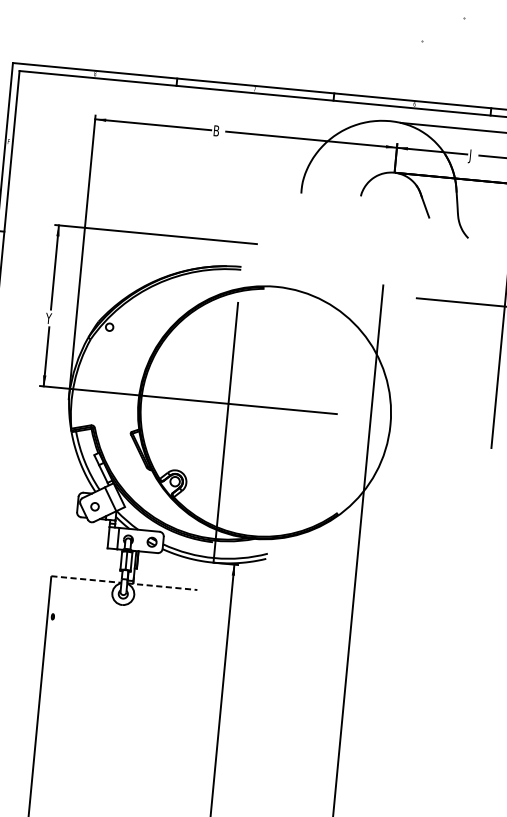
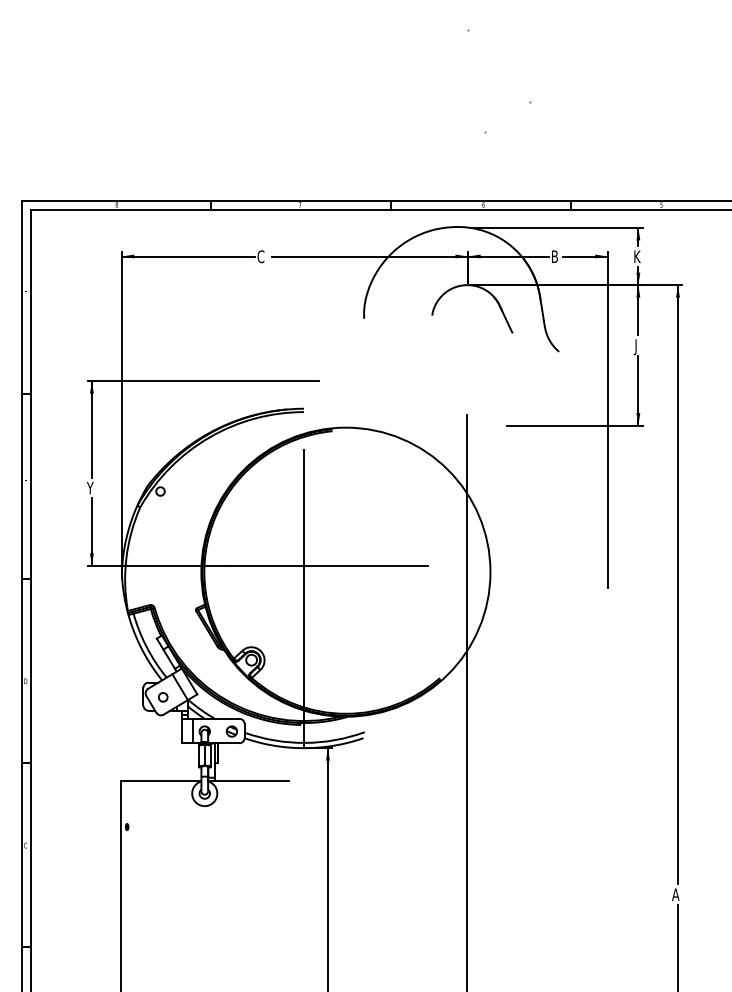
text: (216, 130) -> (260, 256), B -> C
text: (471, 156) -> (553, 258), J -> B
line: (86, 579) -> (161, 781), dashed -> solid
line: (162, 587) -> (248, 781), dashed -> solid

